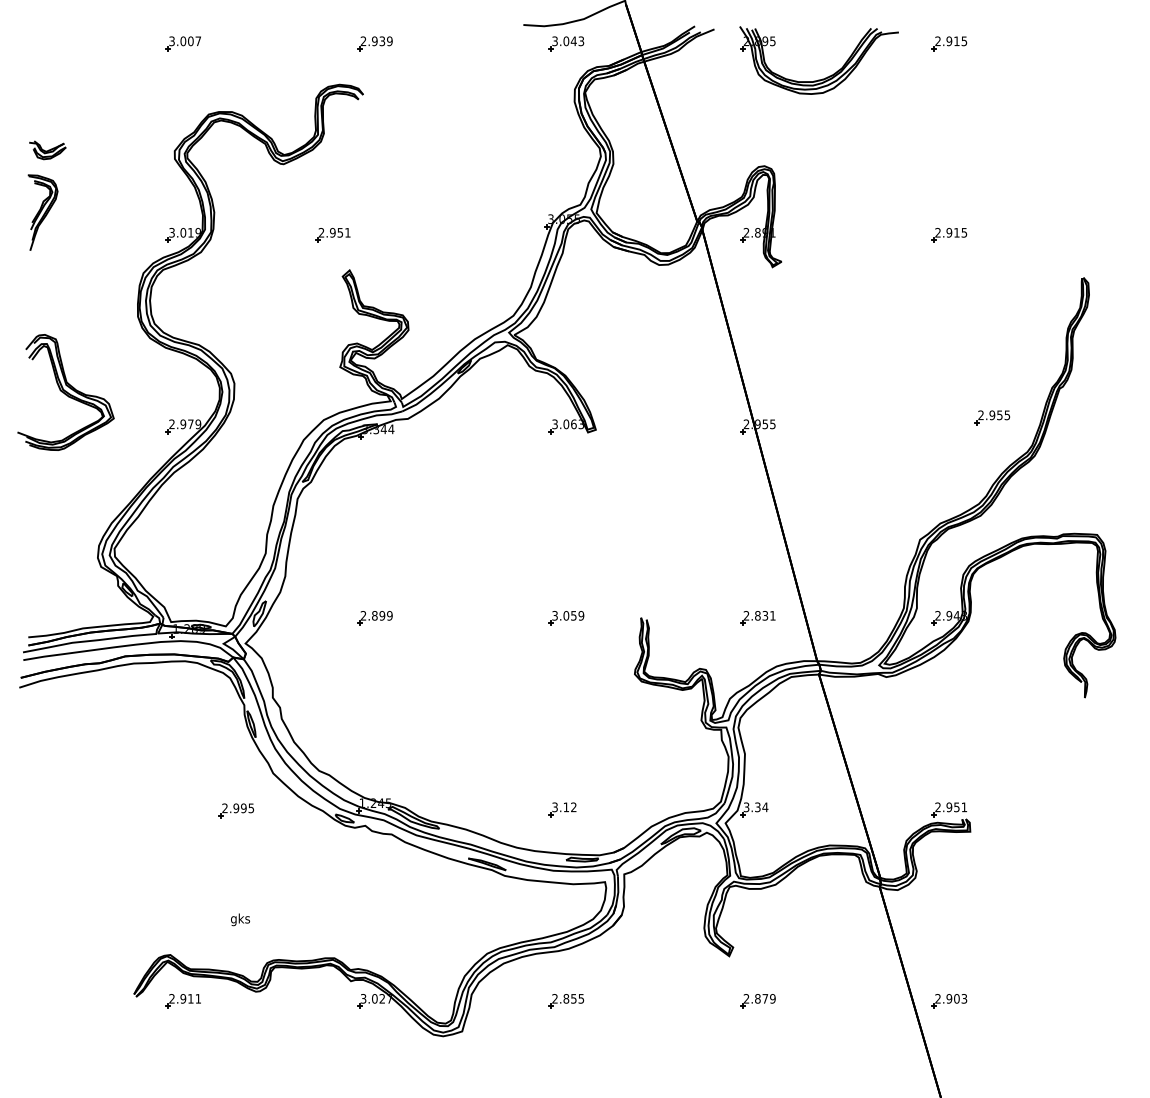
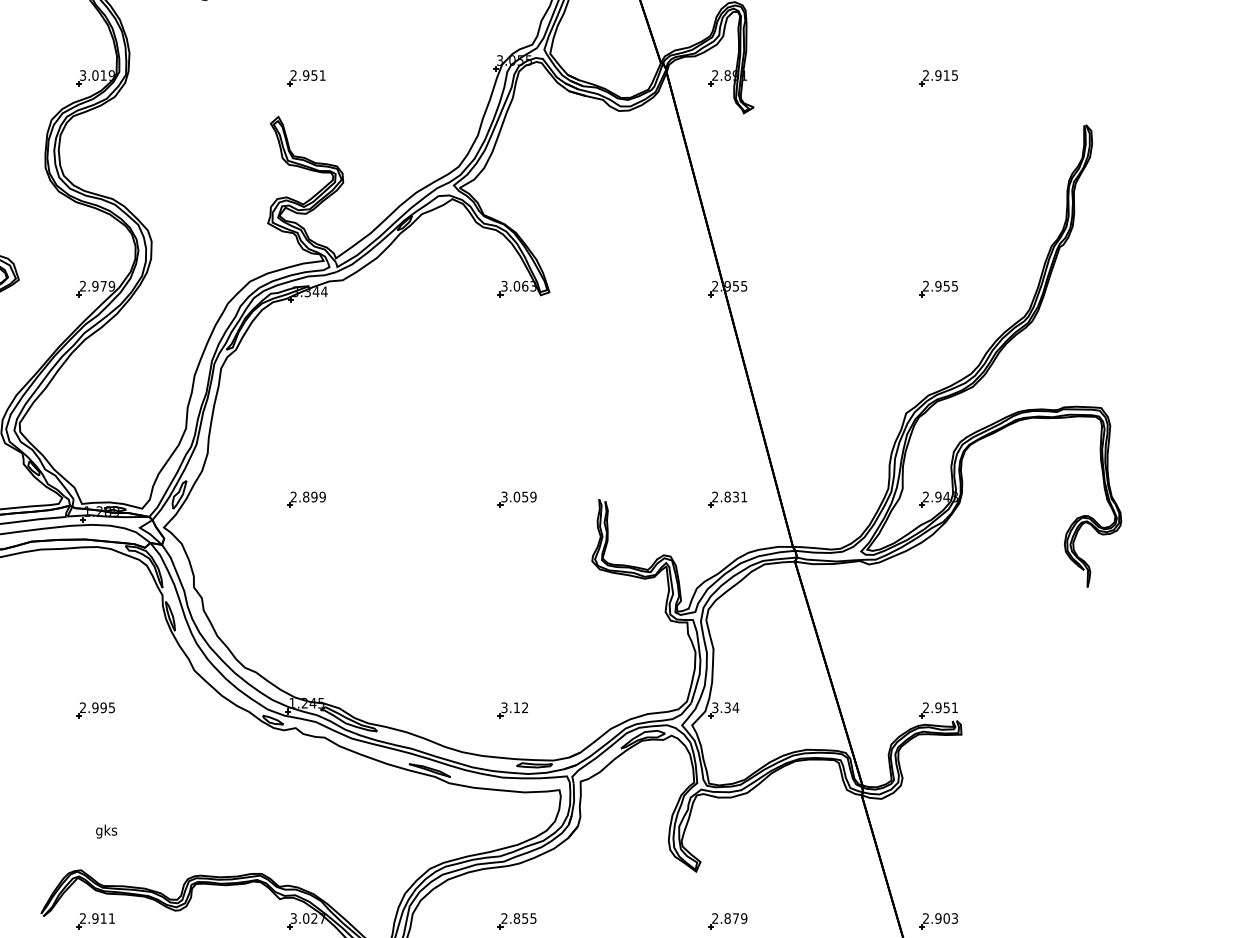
part: (332, 235) -> (305, 78), moved
part: (992, 417) -> (938, 288), moved
part: (235, 810) -> (94, 710), moved
text: (240, 919) -> (106, 831), moved

